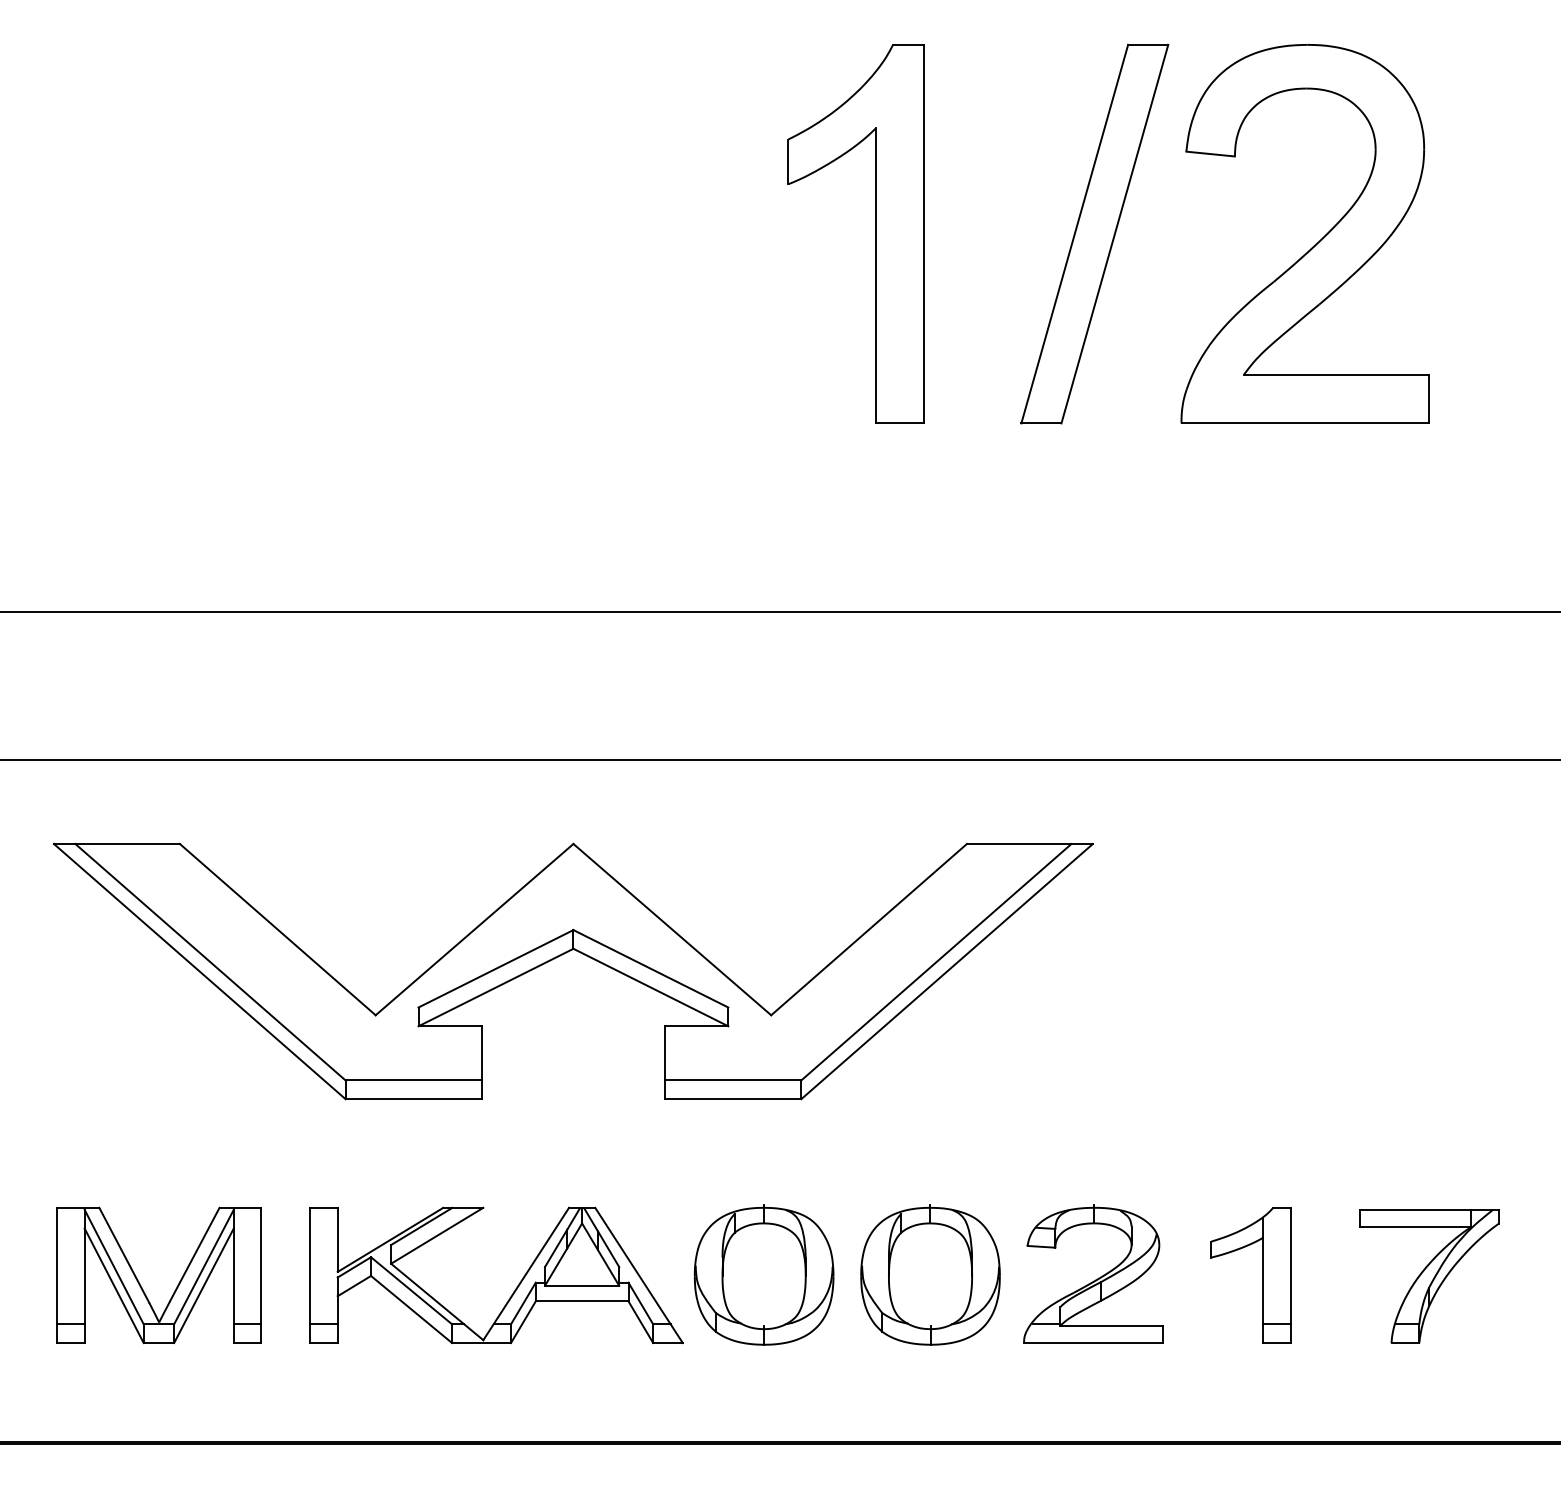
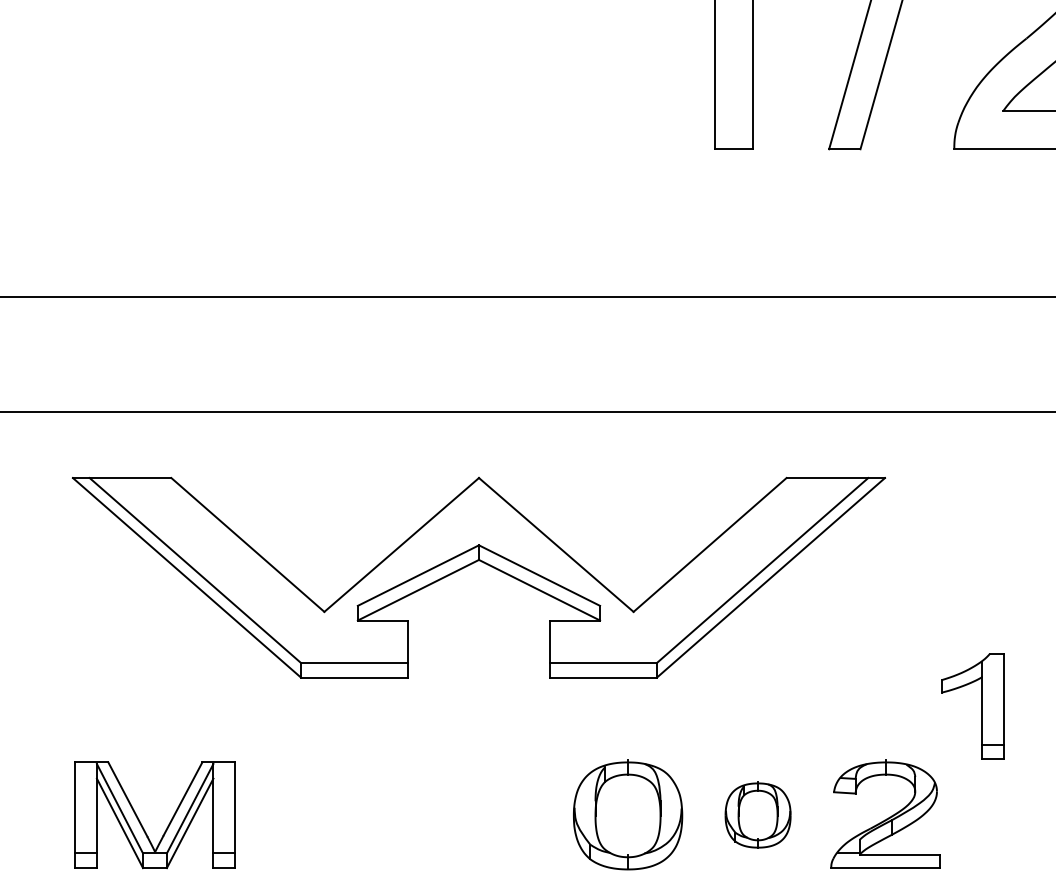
part: (930, 1274) -> (758, 814), size x0.6
part: (1262, 1275) -> (981, 706), moved
part: (515, 1288) -> (433, 825), removed

